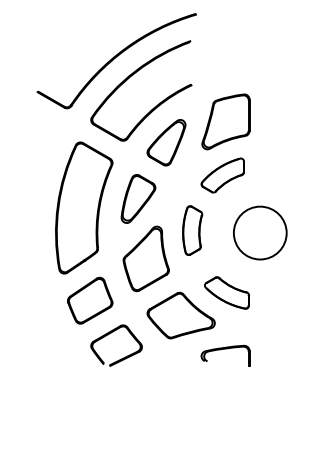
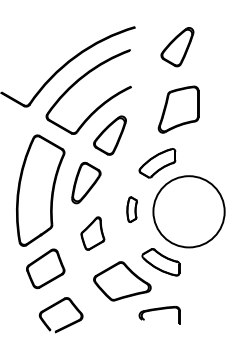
part: (246, 37) -> (177, 46), added
part: (225, 121) -> (178, 109), moved
part: (192, 230) -> (131, 209), size x0.6
circle: (259, 232) -> (188, 211), size x1.6
part: (145, 258) -> (92, 233), size x0.6
part: (108, 335) -> (54, 306), moved

